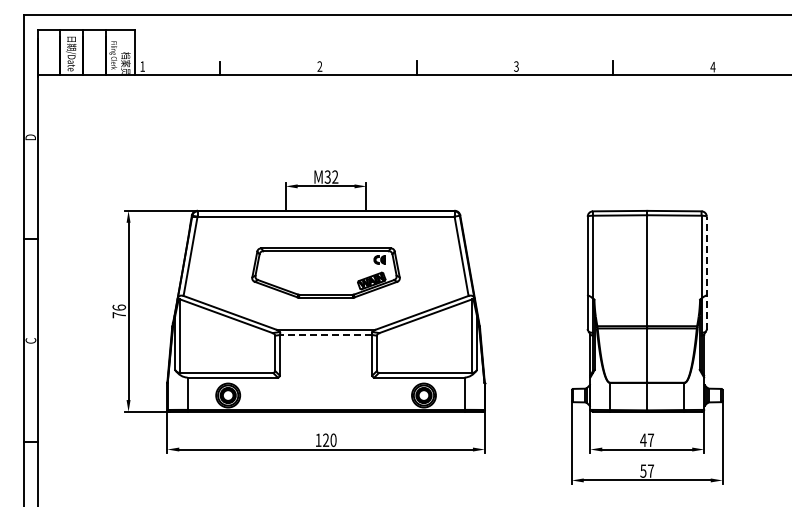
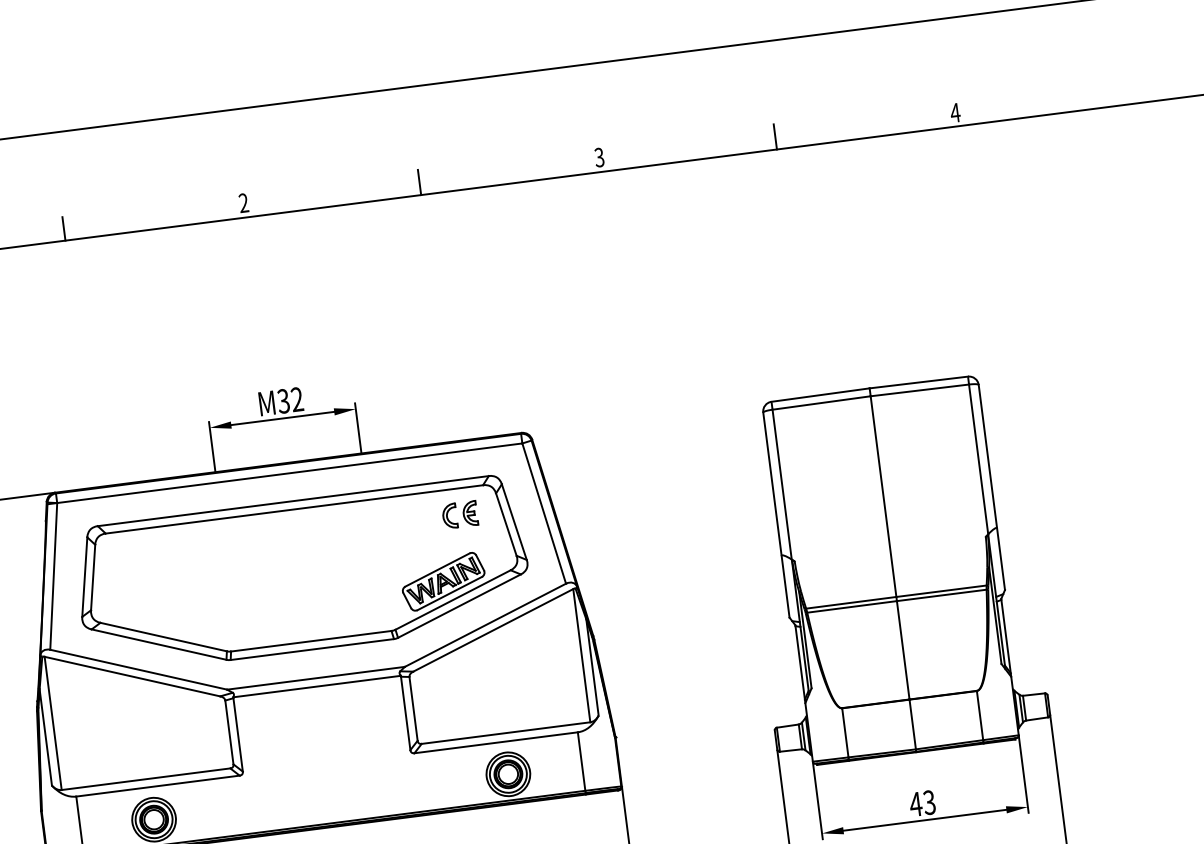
part: (325, 272) -> (301, 574), size x1.67
line: (706, 273) -> (991, 487), dashed -> solid
line: (325, 334) -> (316, 686), dashed -> solid
text: (650, 440) -> (928, 803), 47 -> 43

